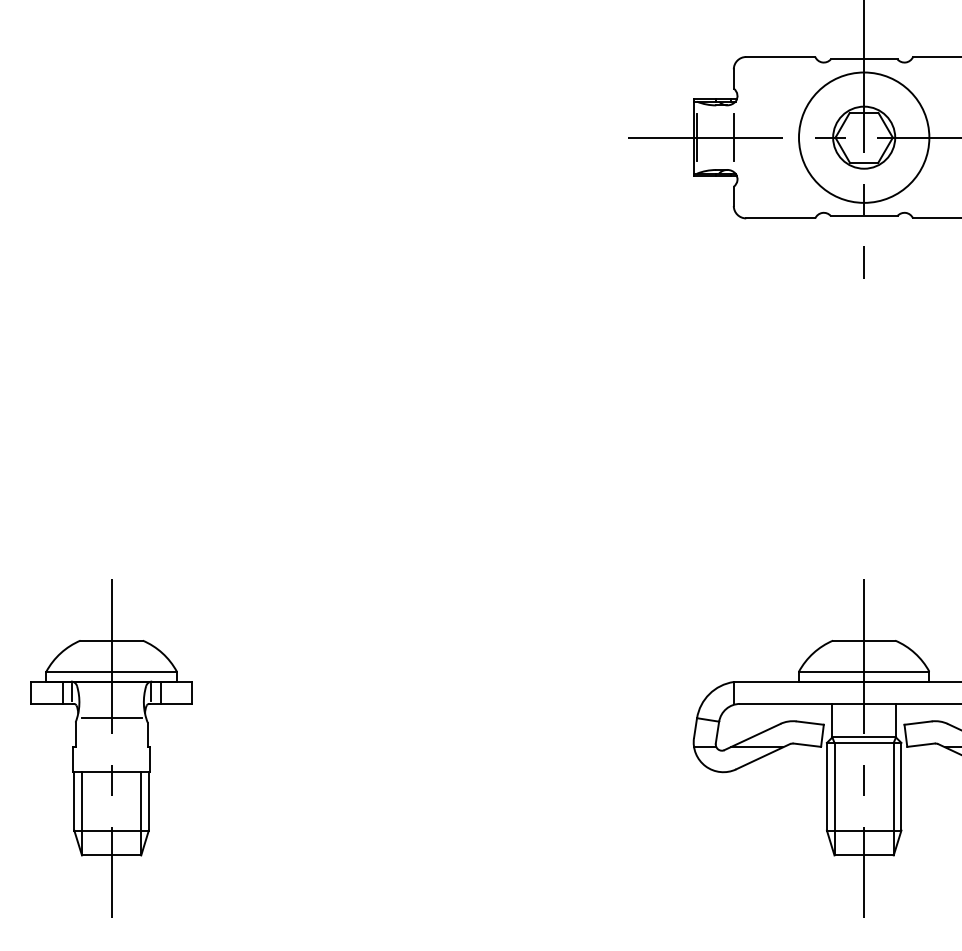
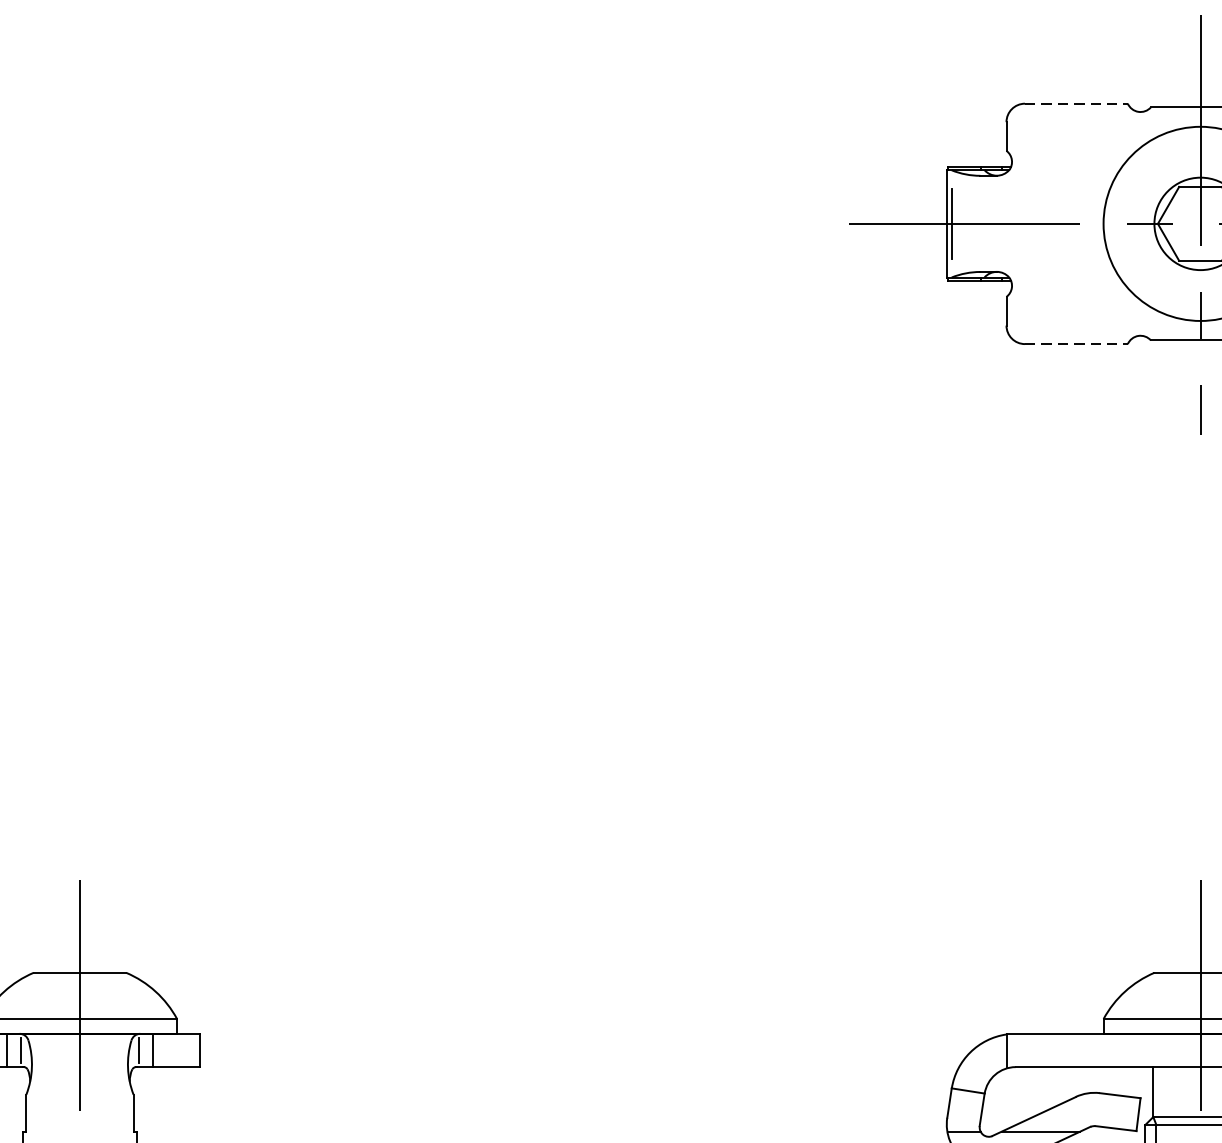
line: (780, 56) -> (1076, 102), solid -> dashed
line: (733, 137) -> (1006, 223), removed
line: (780, 218) -> (1076, 344), solid -> dashed
line: (111, 718) -> (79, 1088), removed

